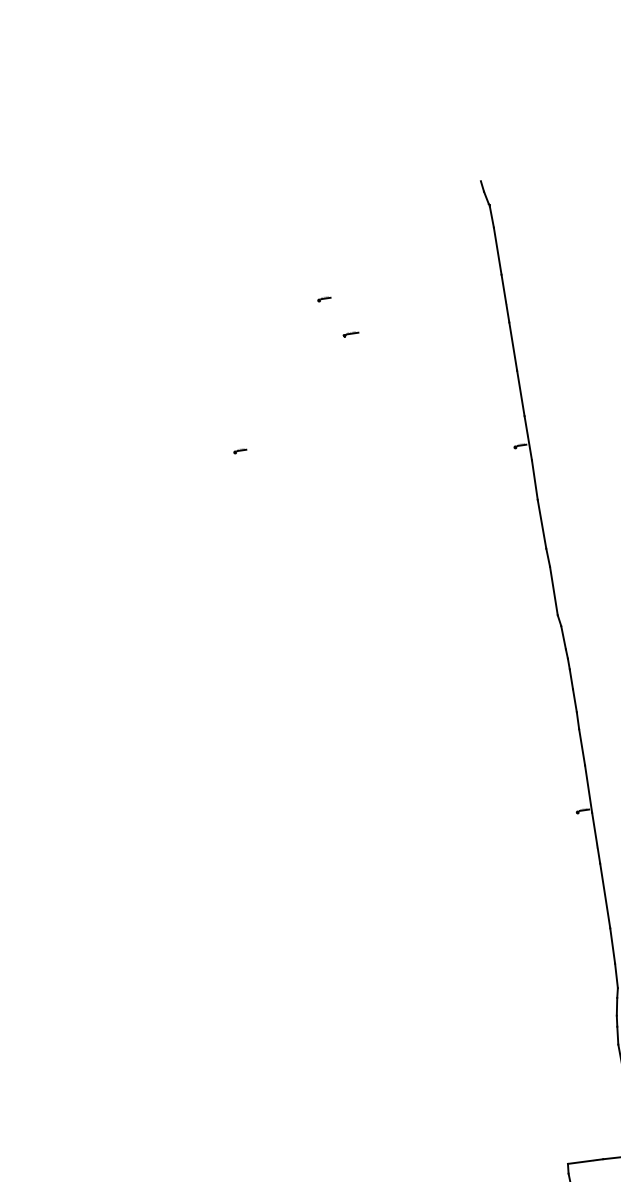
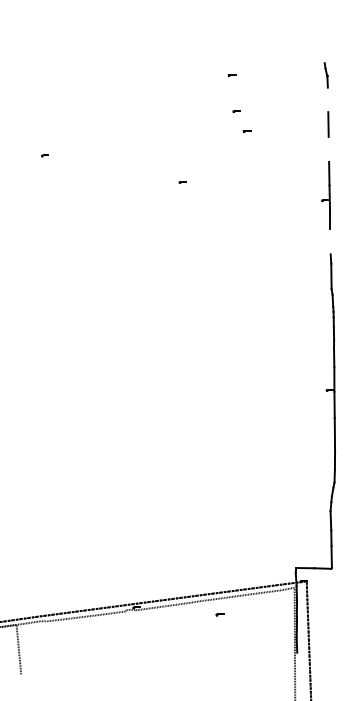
part: (304, 231) -> (231, 75), added
line: (496, 250) -> (327, 99), removed
line: (512, 344) -> (328, 148), removed
line: (540, 524) -> (329, 241), removed

